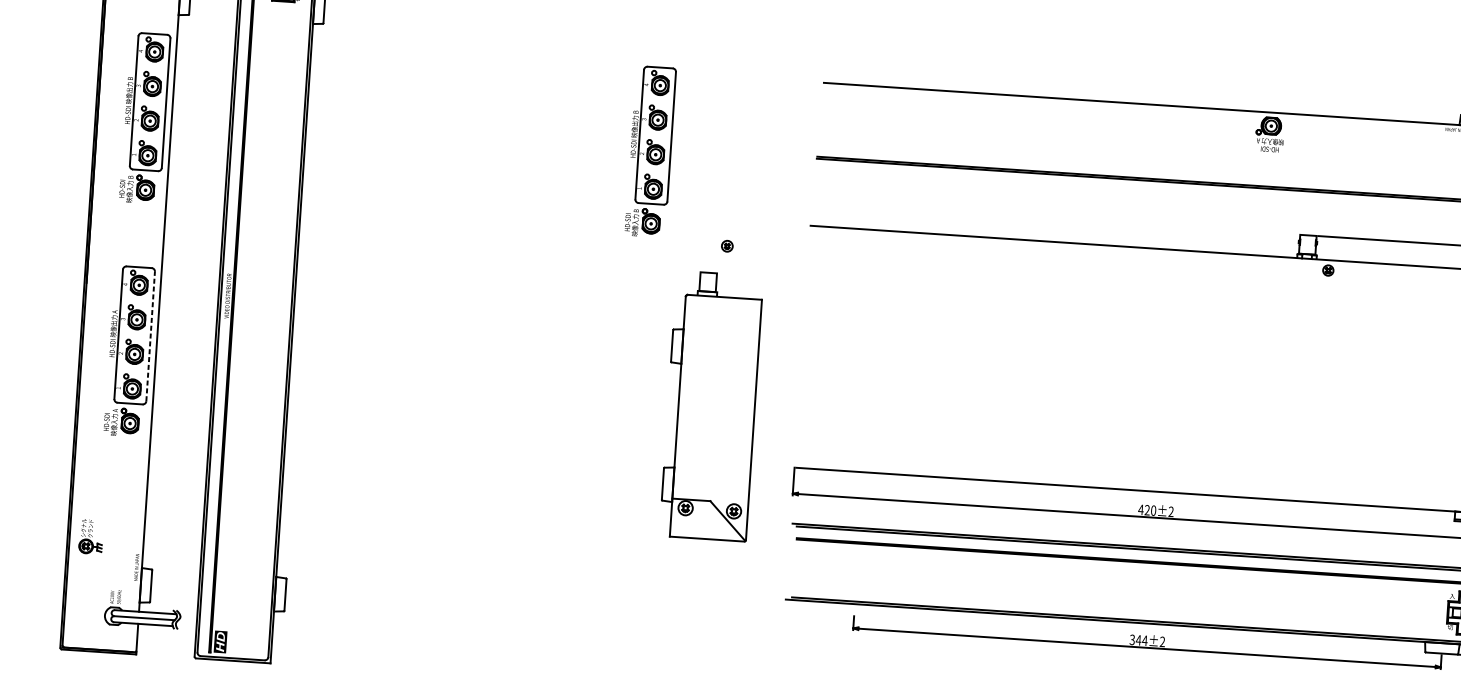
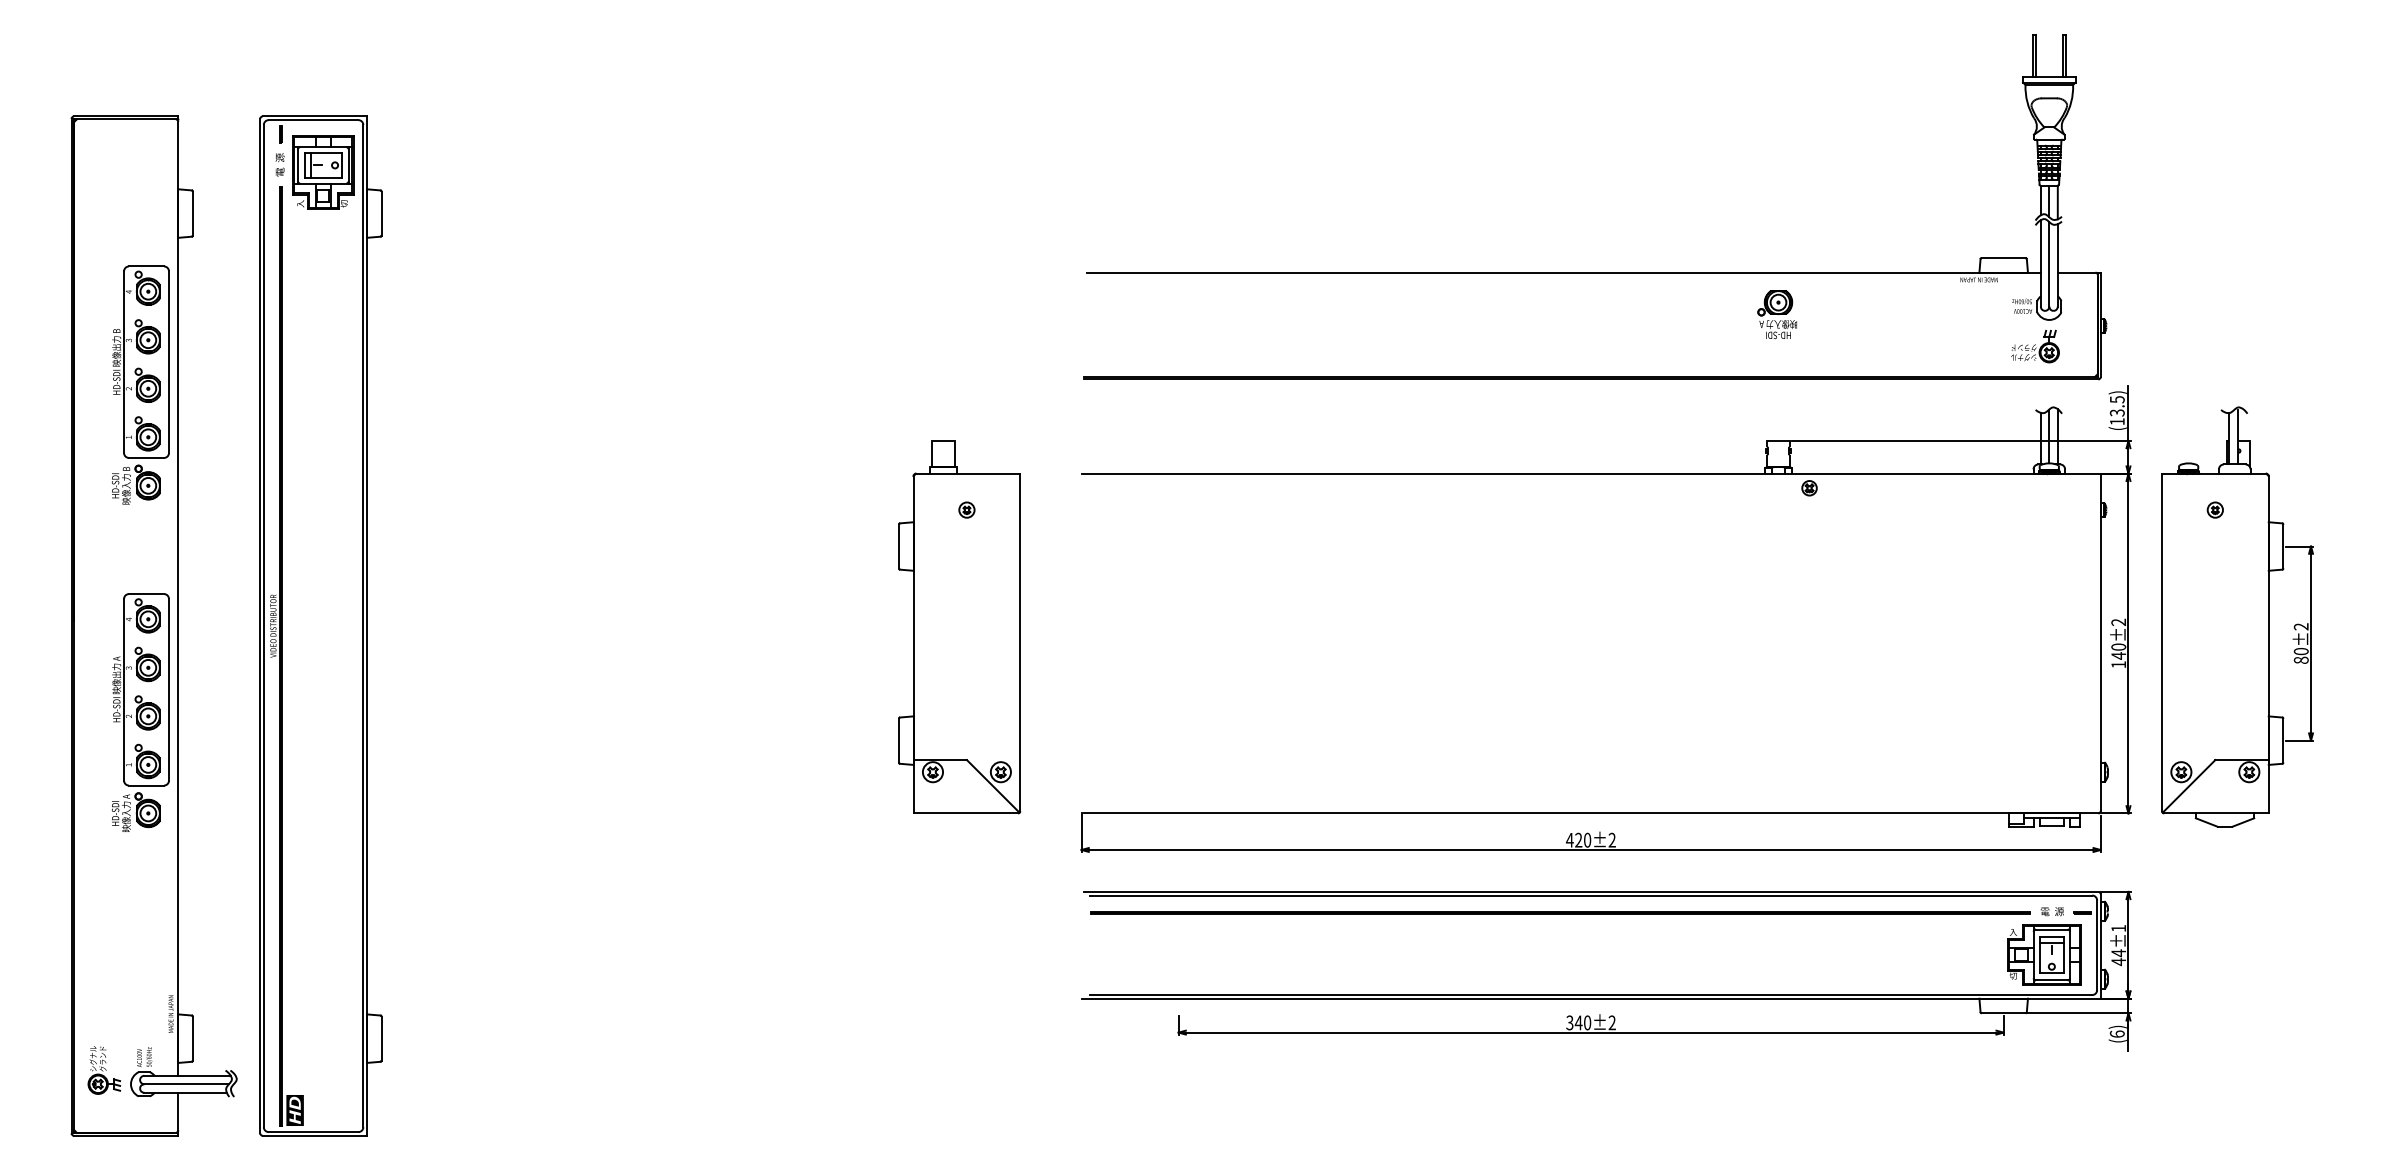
part: (1269, 134) -> (1776, 314), moved
part: (650, 151) -> (850, 384), removed
line: (150, 336) -> (168, 689), dashed -> solid
part: (711, 406) -> (959, 627), moved
part: (91, 536) -> (104, 1070), moved
text: (1144, 640) -> (1587, 1022), 344±2 -> 340±2

